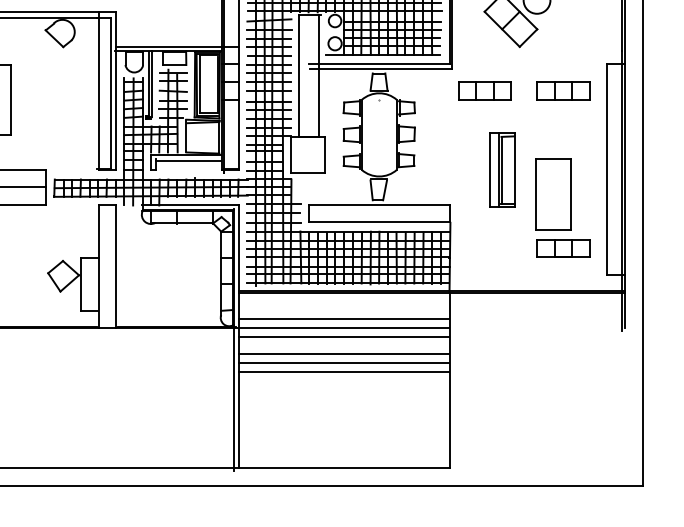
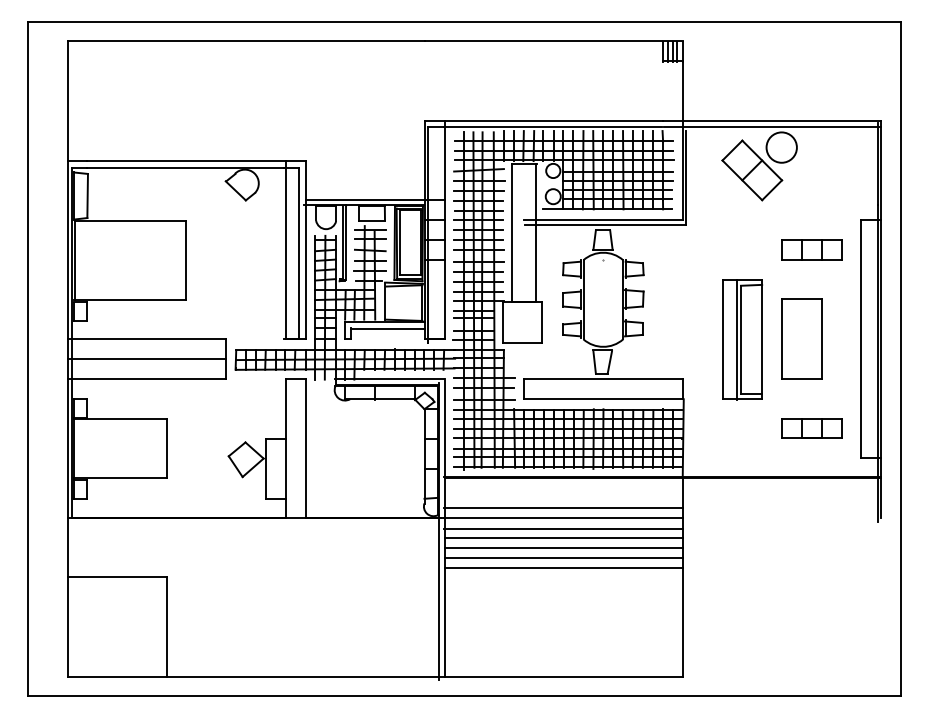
part: (484, 90) -> (722, 249), removed
part: (502, 170) -> (742, 339), size x1.43
part: (552, 193) -> (801, 338), moved
line: (344, 345) -> (563, 537), added

